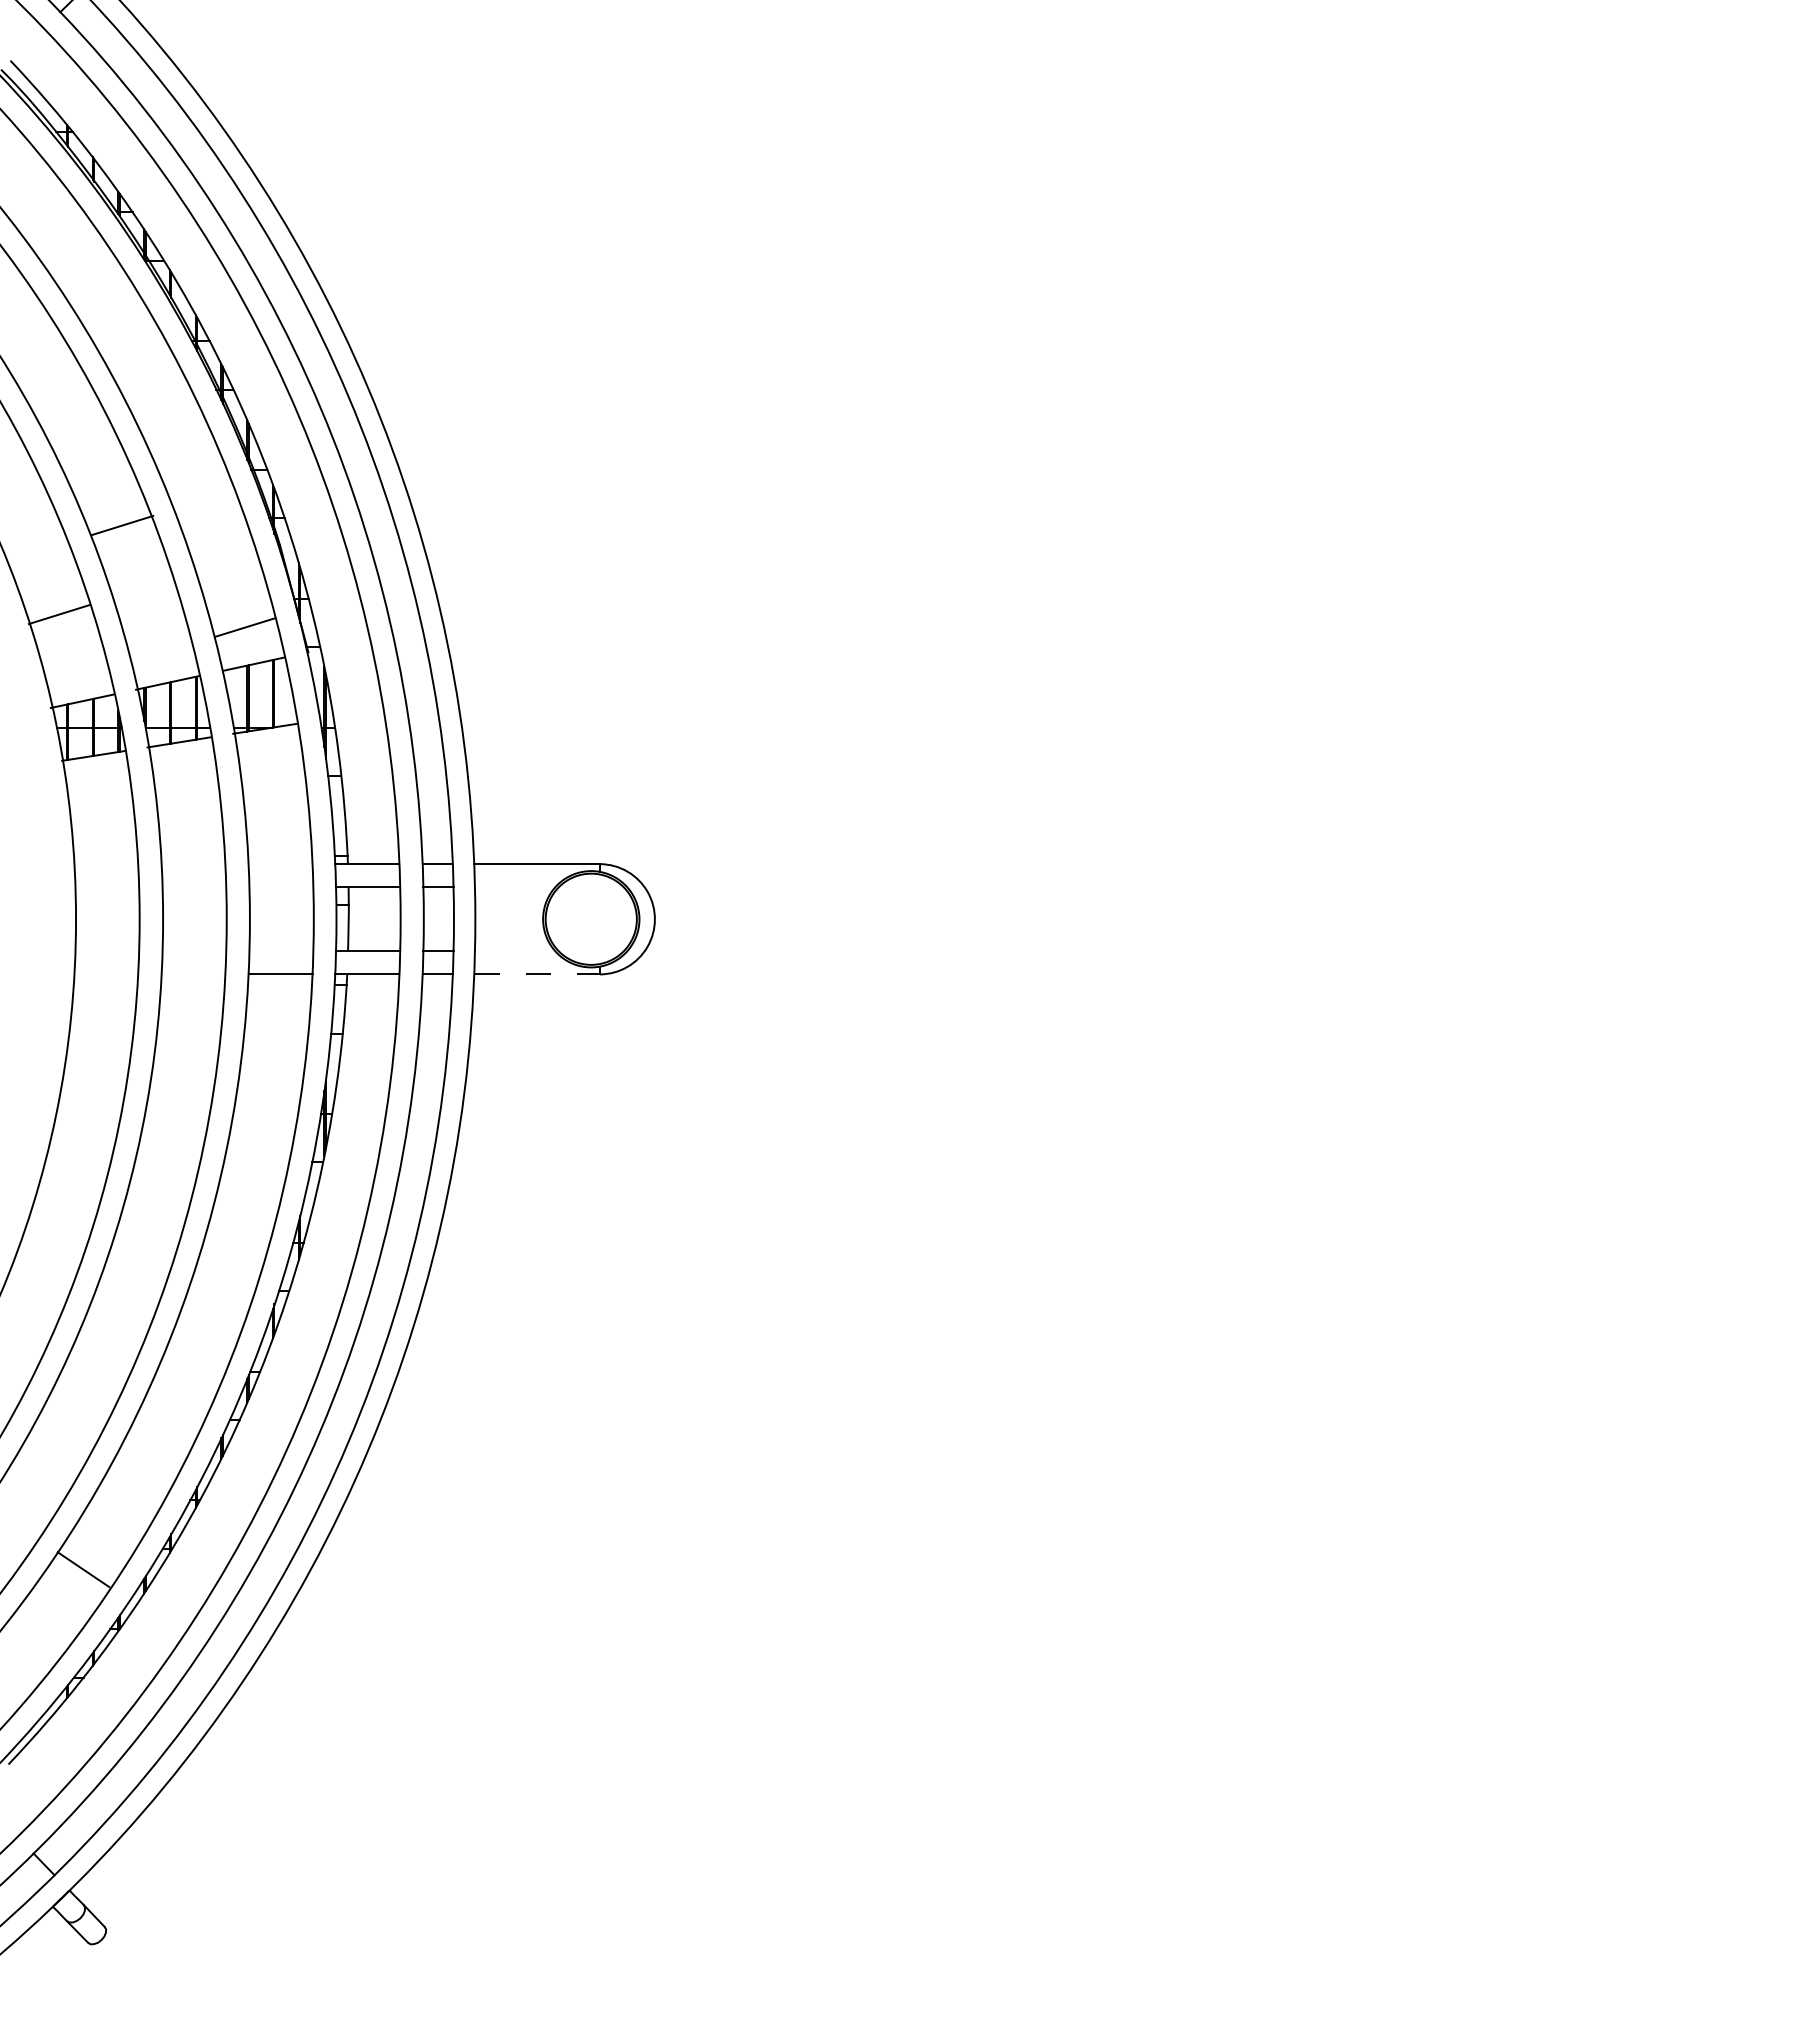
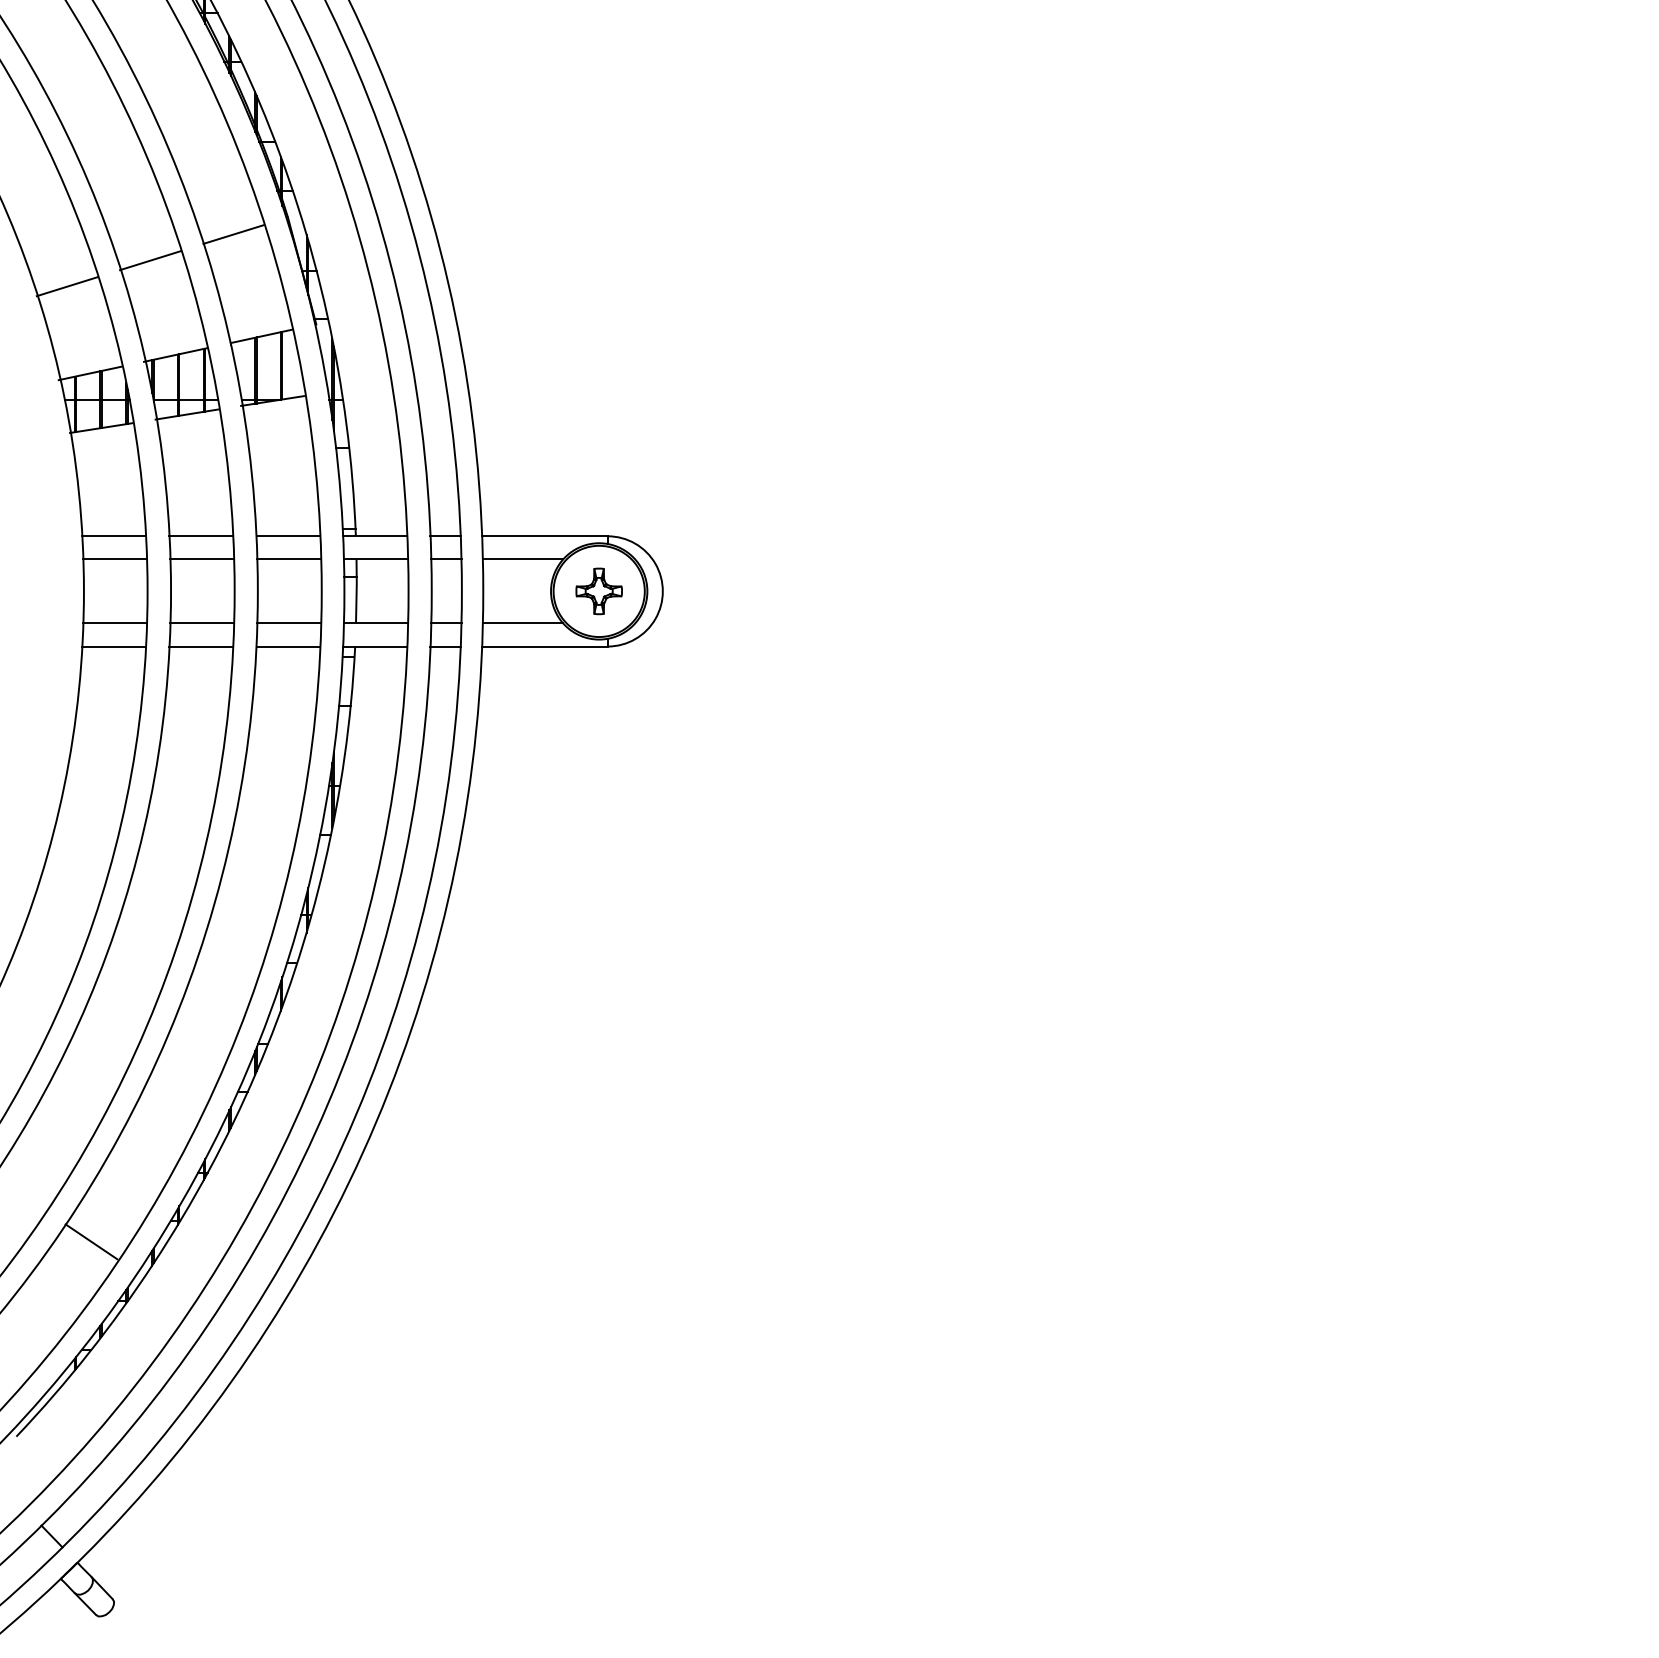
line: (122, 525) -> (150, 260), moved
line: (245, 627) -> (233, 234), moved
line: (106, 864) -> (114, 536), added
line: (193, 864) -> (201, 536), added
line: (280, 864) -> (288, 536), added
line: (107, 887) -> (115, 559), added
line: (194, 887) -> (202, 559), added
line: (281, 887) -> (289, 559), added
line: (514, 887) -> (522, 559), added
part: (590, 918) -> (598, 590), added
line: (107, 951) -> (115, 623), added
line: (194, 951) -> (202, 623), added
line: (281, 951) -> (289, 623), added
line: (514, 951) -> (522, 623), added
line: (106, 974) -> (114, 646), added
line: (193, 974) -> (201, 646), added
line: (536, 974) -> (544, 646), dashed -> solid

